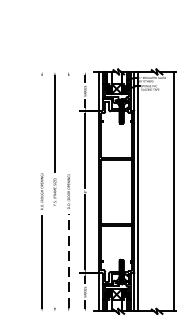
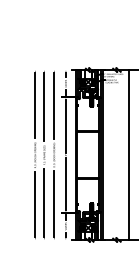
line: (42, 121) -> (35, 105), added
line: (69, 121) -> (54, 105), added
line: (55, 259) -> (44, 203), added
line: (69, 259) -> (54, 203), dashed -> solid

